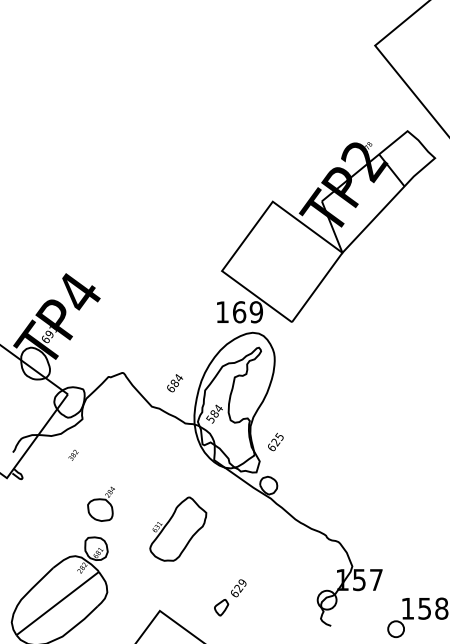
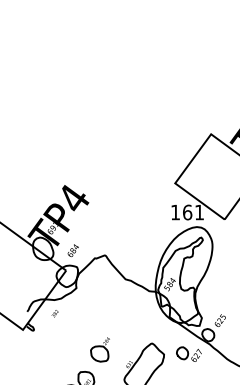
text: (255, 312) -> (198, 212), 169 -> 161
text: (174, 383) -> (72, 250), moved
text: (275, 441) -> (220, 320), moved
text: (73, 454) -> (55, 313), moved
part: (100, 503) -> (99, 349), moved
part: (241, 512) -> (188, 354), added

